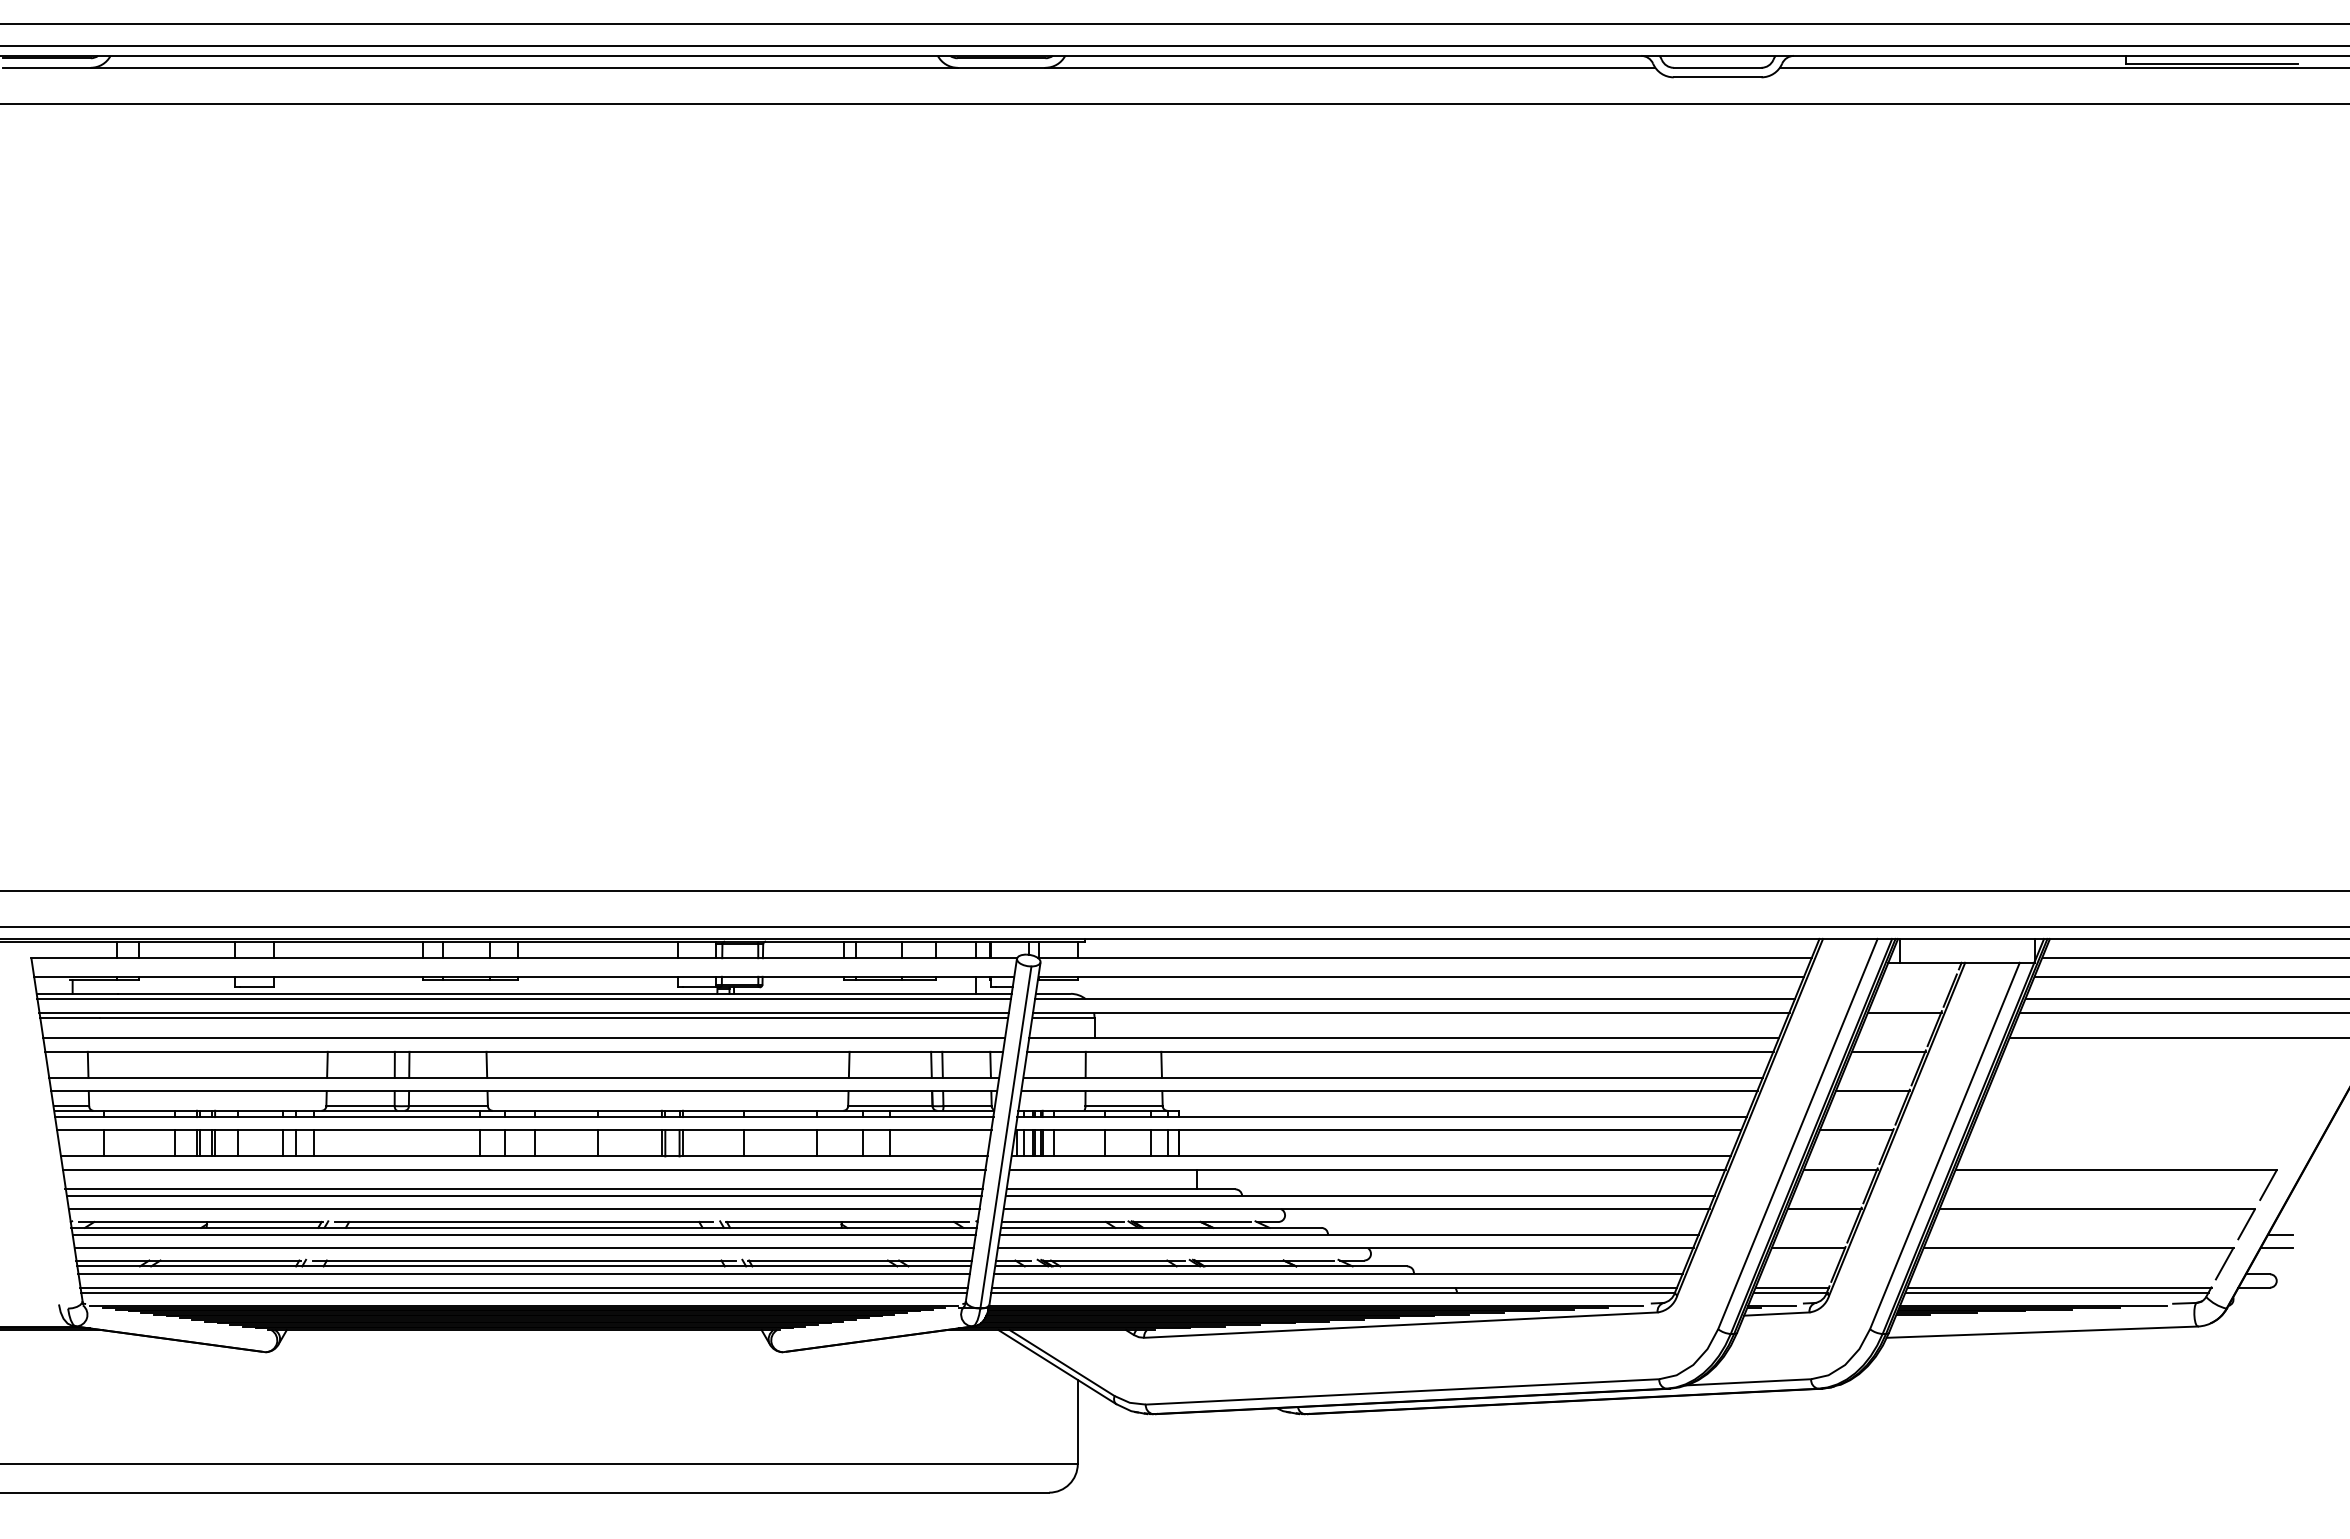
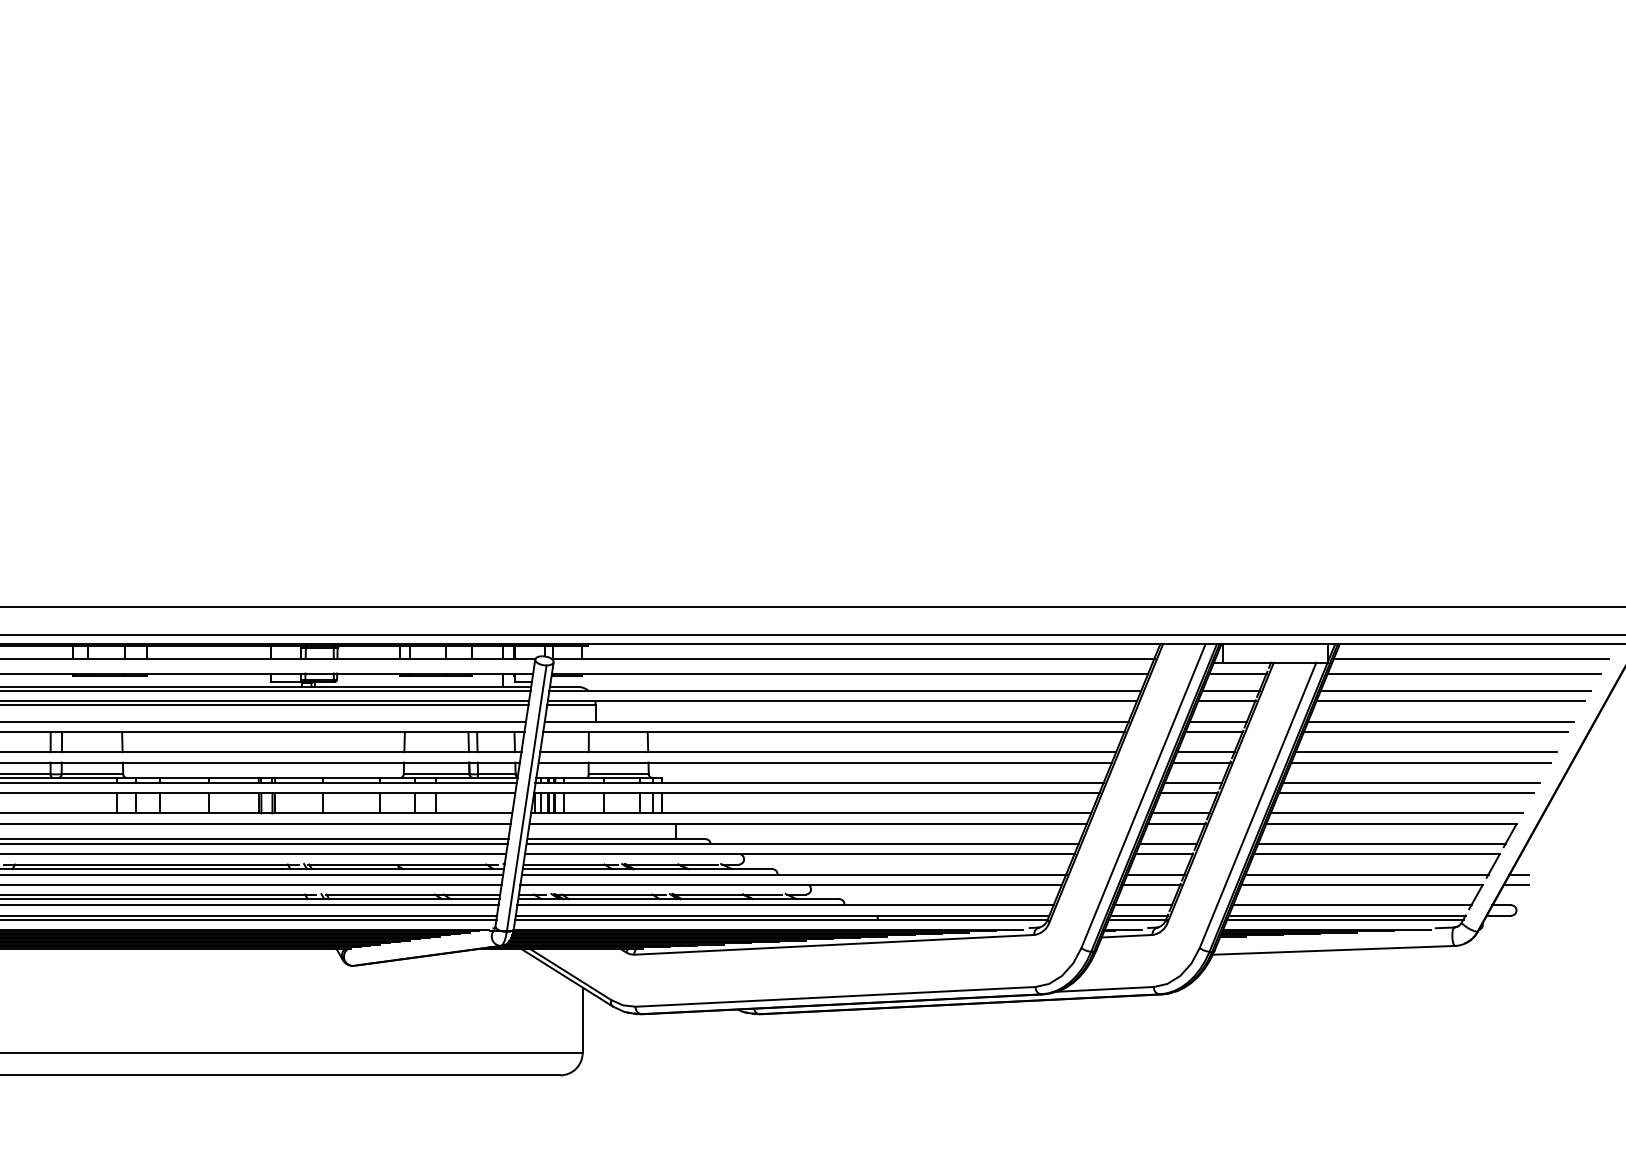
line: (1919, 976) -> (1238, 673), added
line: (1910, 999) -> (1231, 691), added
line: (1894, 1038) -> (1218, 721), added
line: (2173, 1051) -> (1436, 731), added
line: (1877, 1077) -> (1205, 751), added
line: (2160, 1077) -> (1425, 751), added
line: (2154, 1091) -> (1421, 762), added
line: (1861, 1117) -> (1193, 783), added
line: (2141, 1117) -> (1411, 783), added
line: (2135, 1130) -> (1406, 793), added
line: (1845, 1156) -> (1180, 813), added
line: (2122, 1156) -> (1396, 813), added
line: (1829, 1195) -> (1168, 843), added
line: (2103, 1195) -> (1381, 843), added
line: (1813, 1235) -> (1155, 875), added
line: (2084, 1235) -> (1366, 875), added
line: (1797, 1274) -> (1143, 905), added
line: (2066, 1274) -> (1352, 905), added

